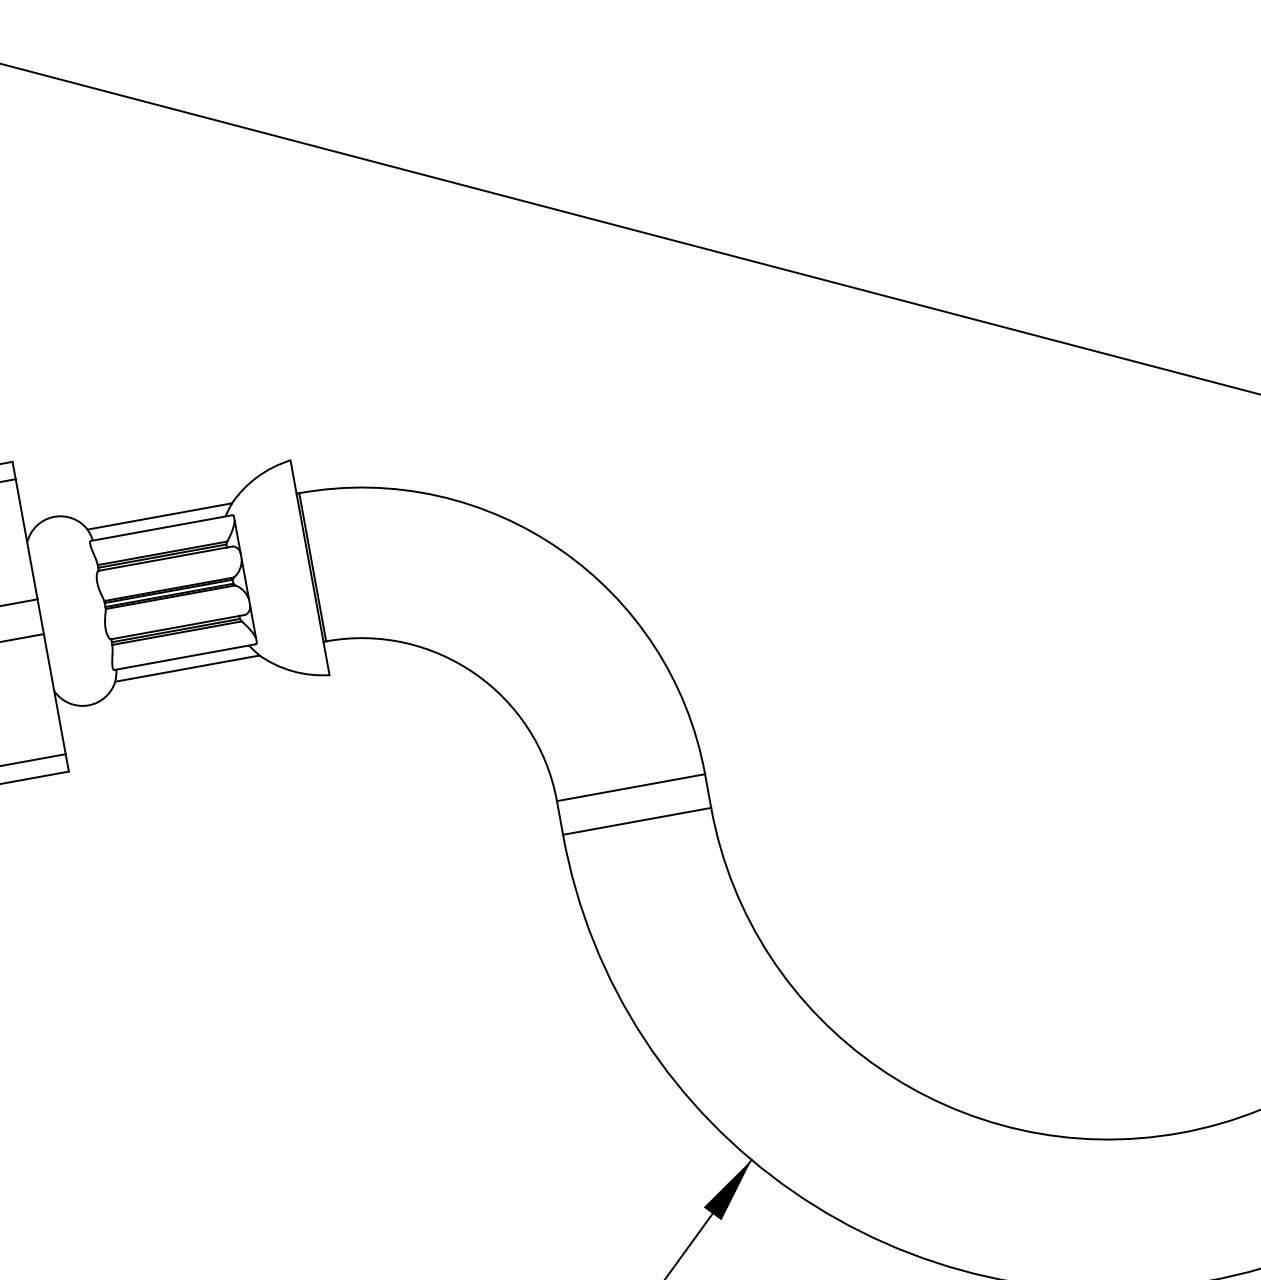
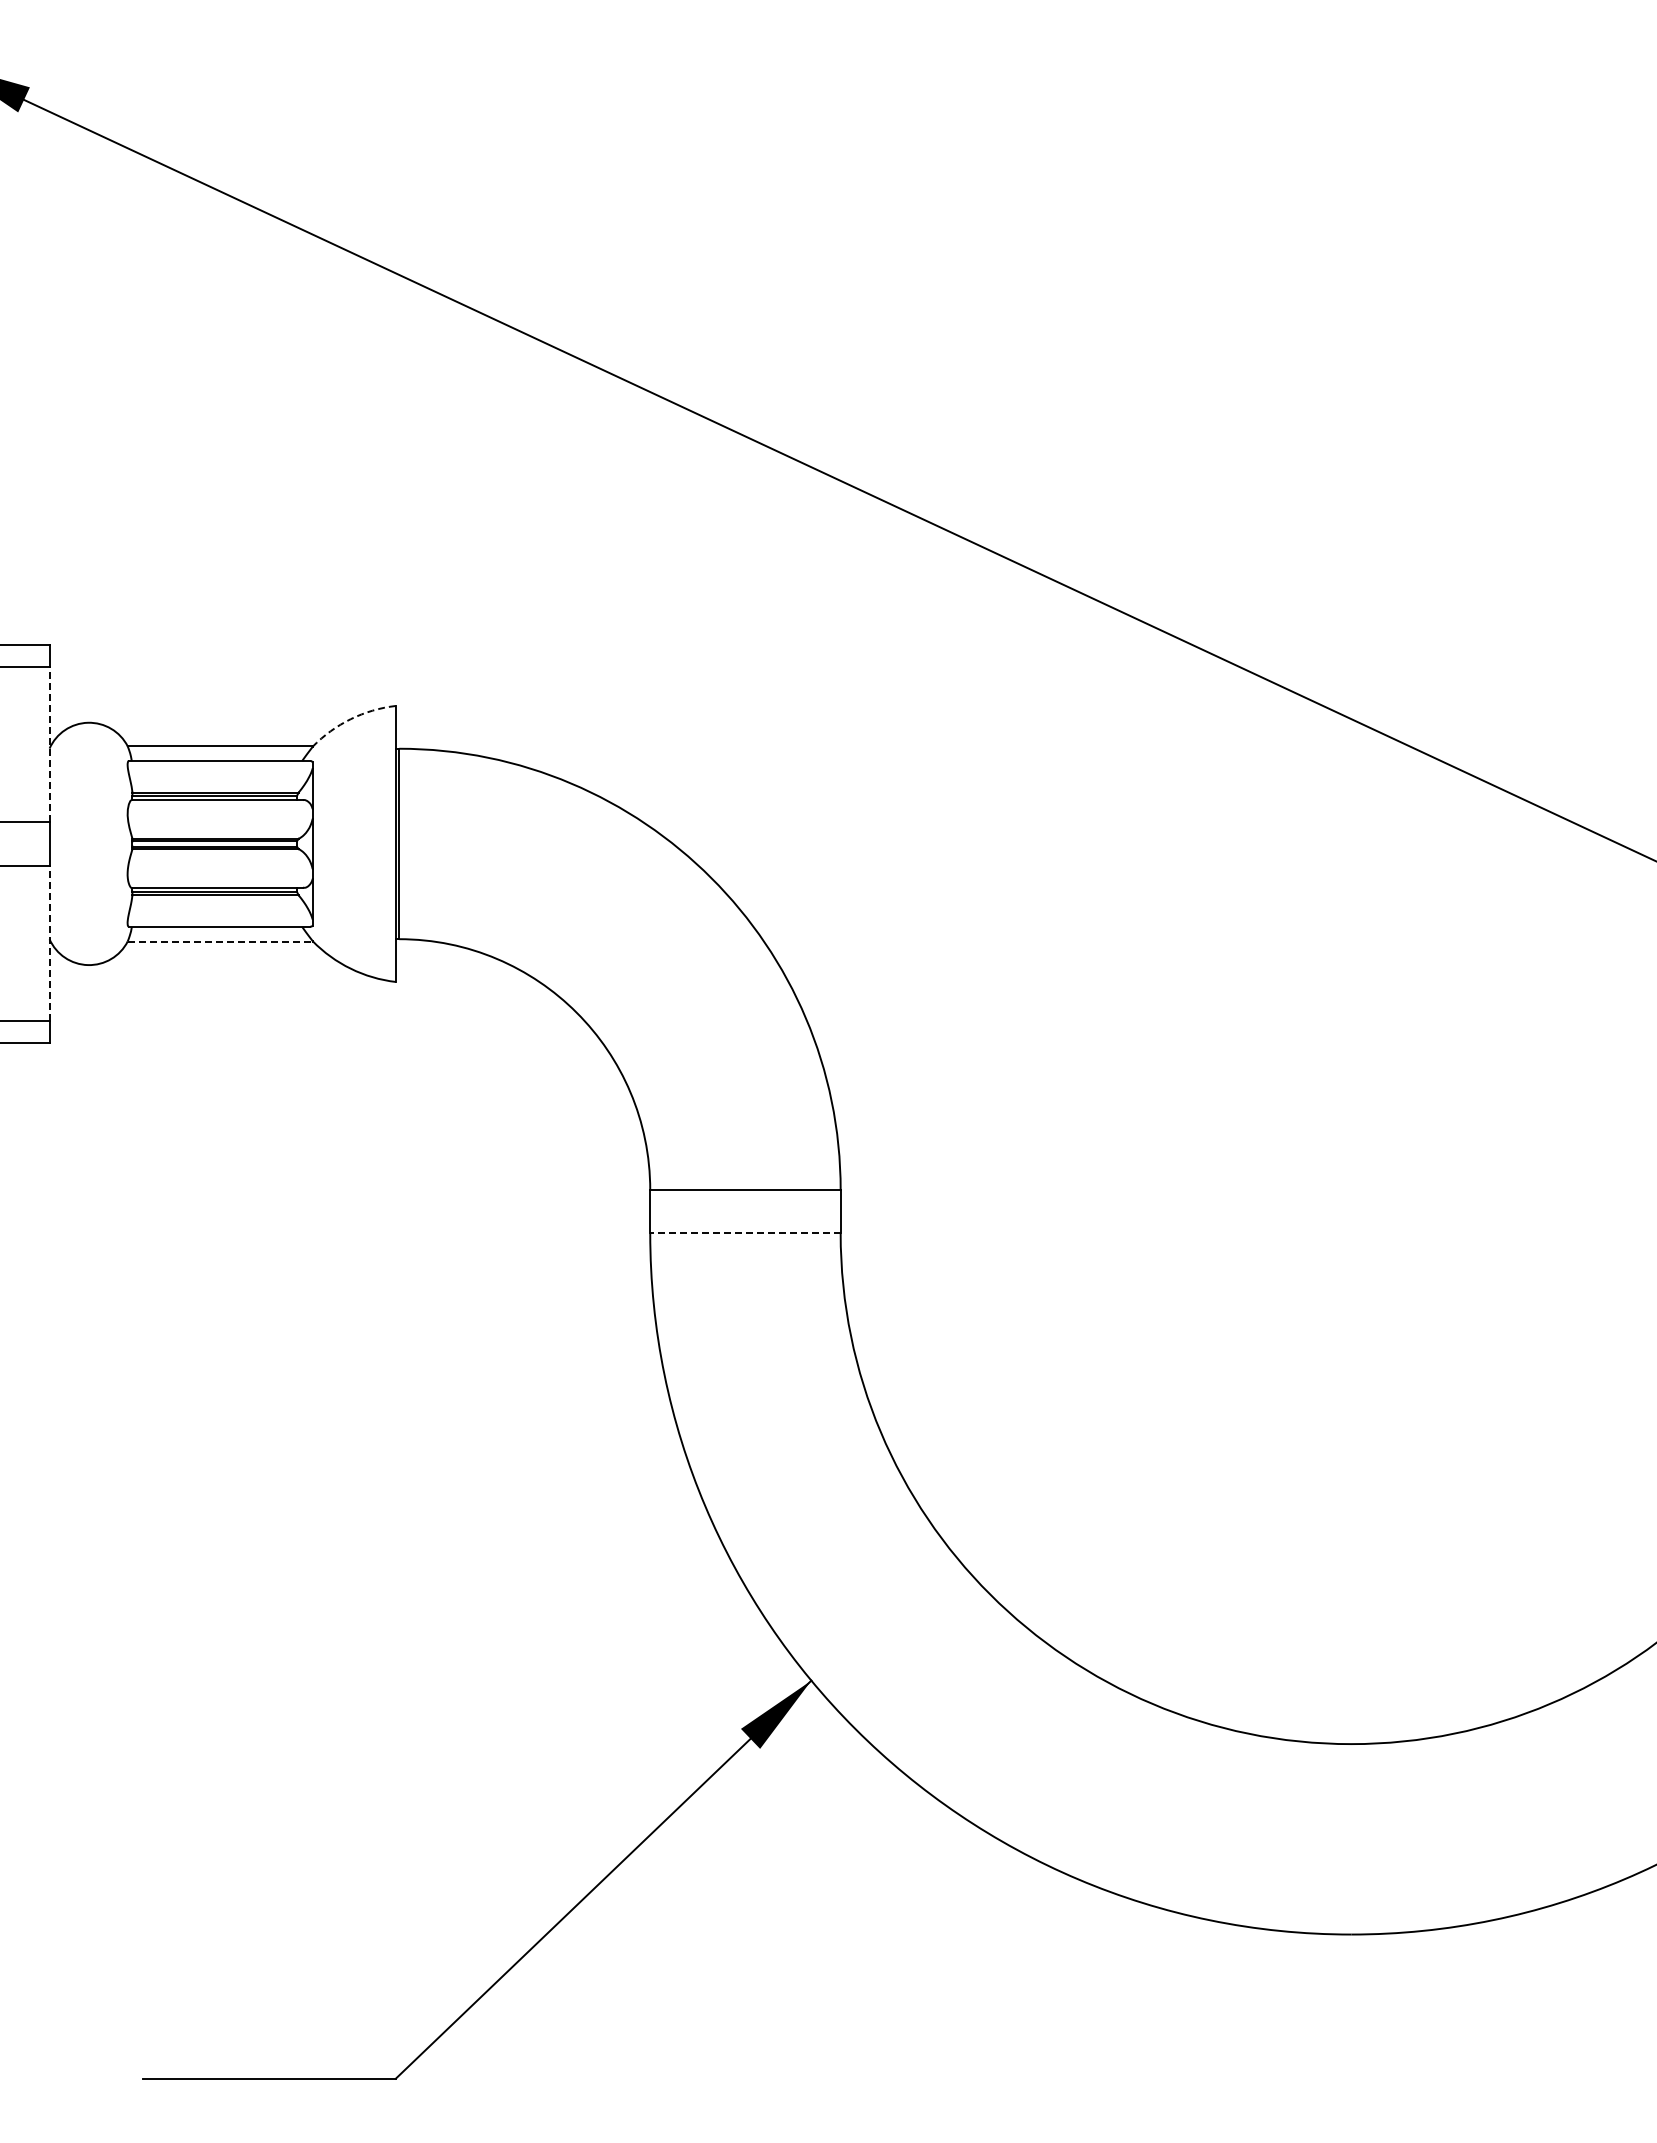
arc: (257, 477) -> (350, 719), solid -> dashed
line: (26, 538) -> (49, 743), solid -> dashed
line: (187, 668) -> (220, 941), solid -> dashed
line: (54, 694) -> (49, 943), solid -> dashed
line: (636, 821) -> (744, 1233), solid -> dashed

